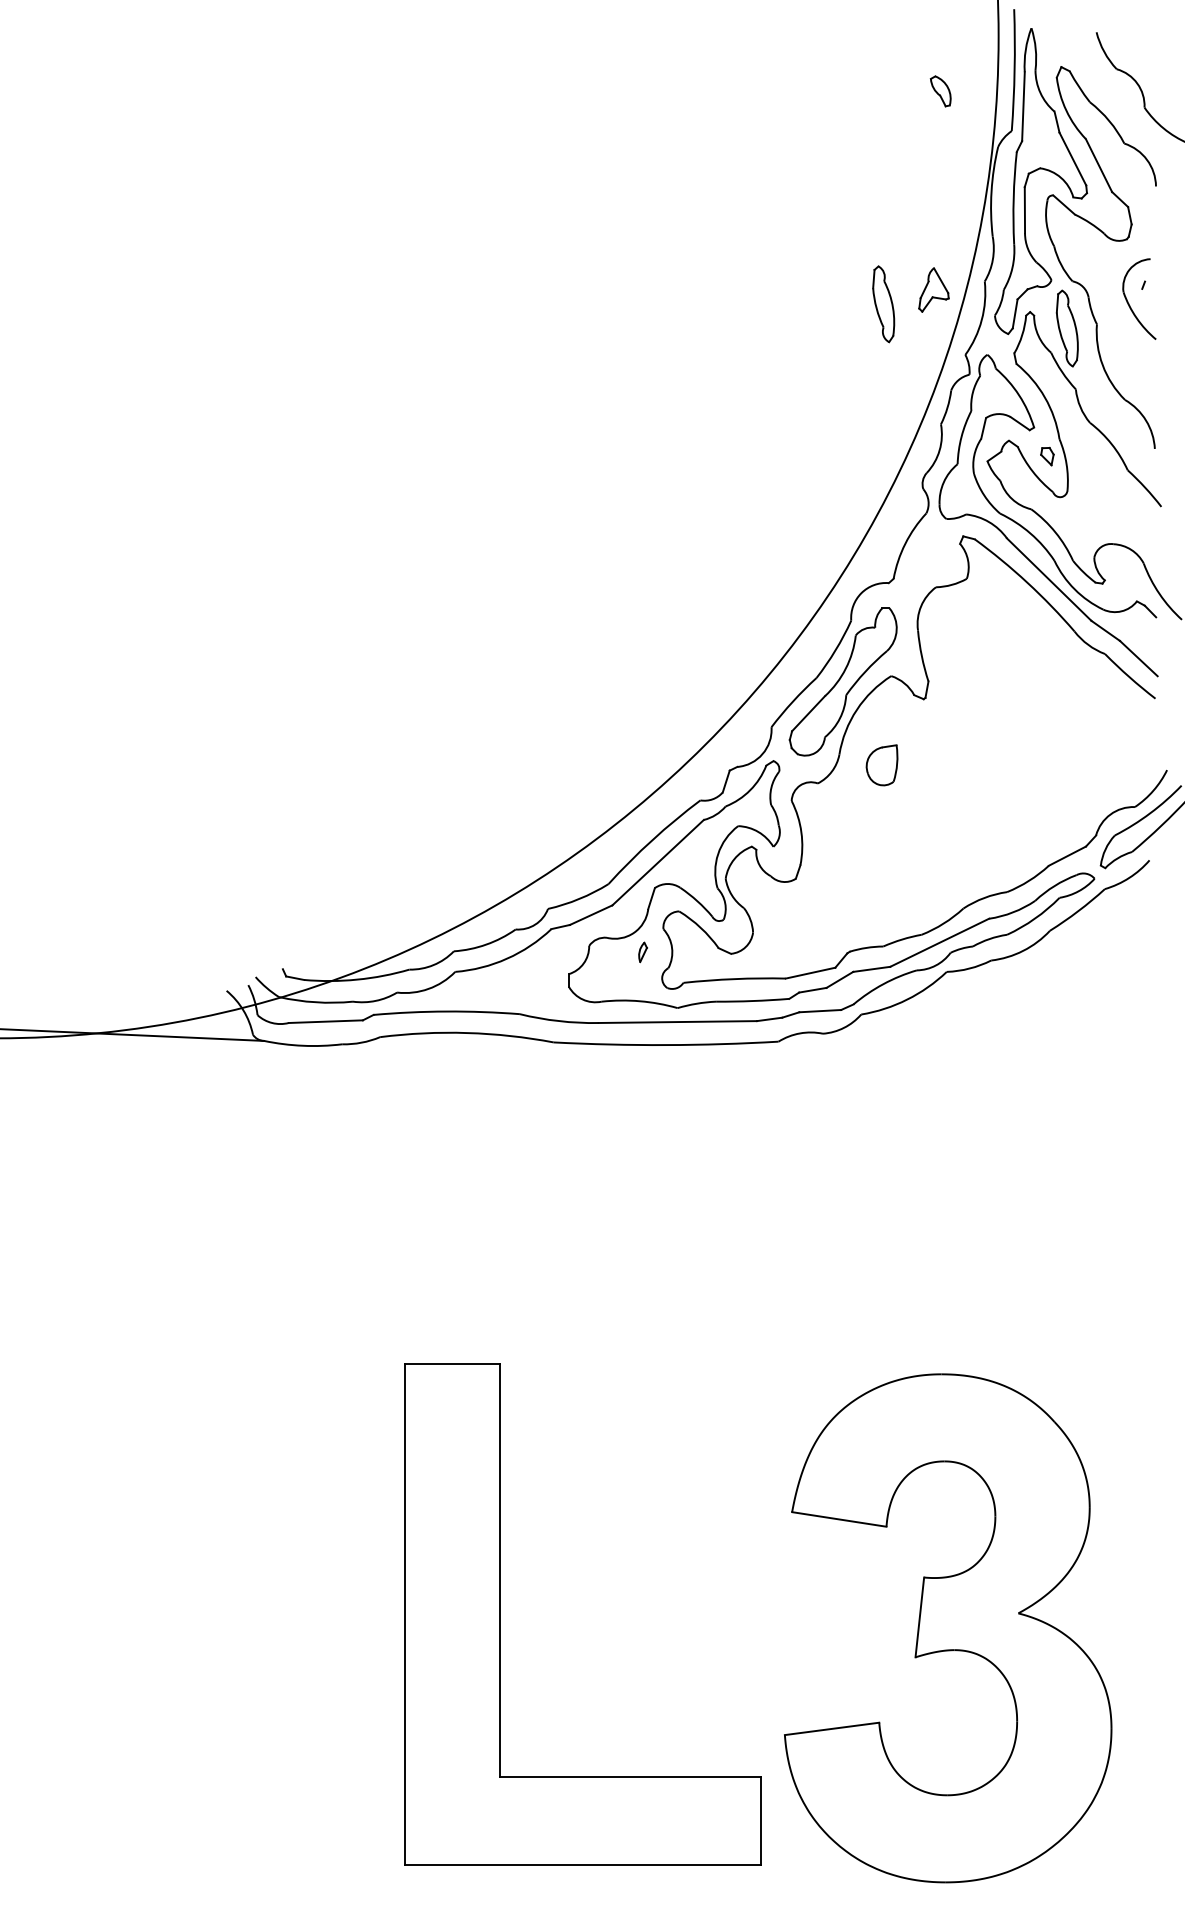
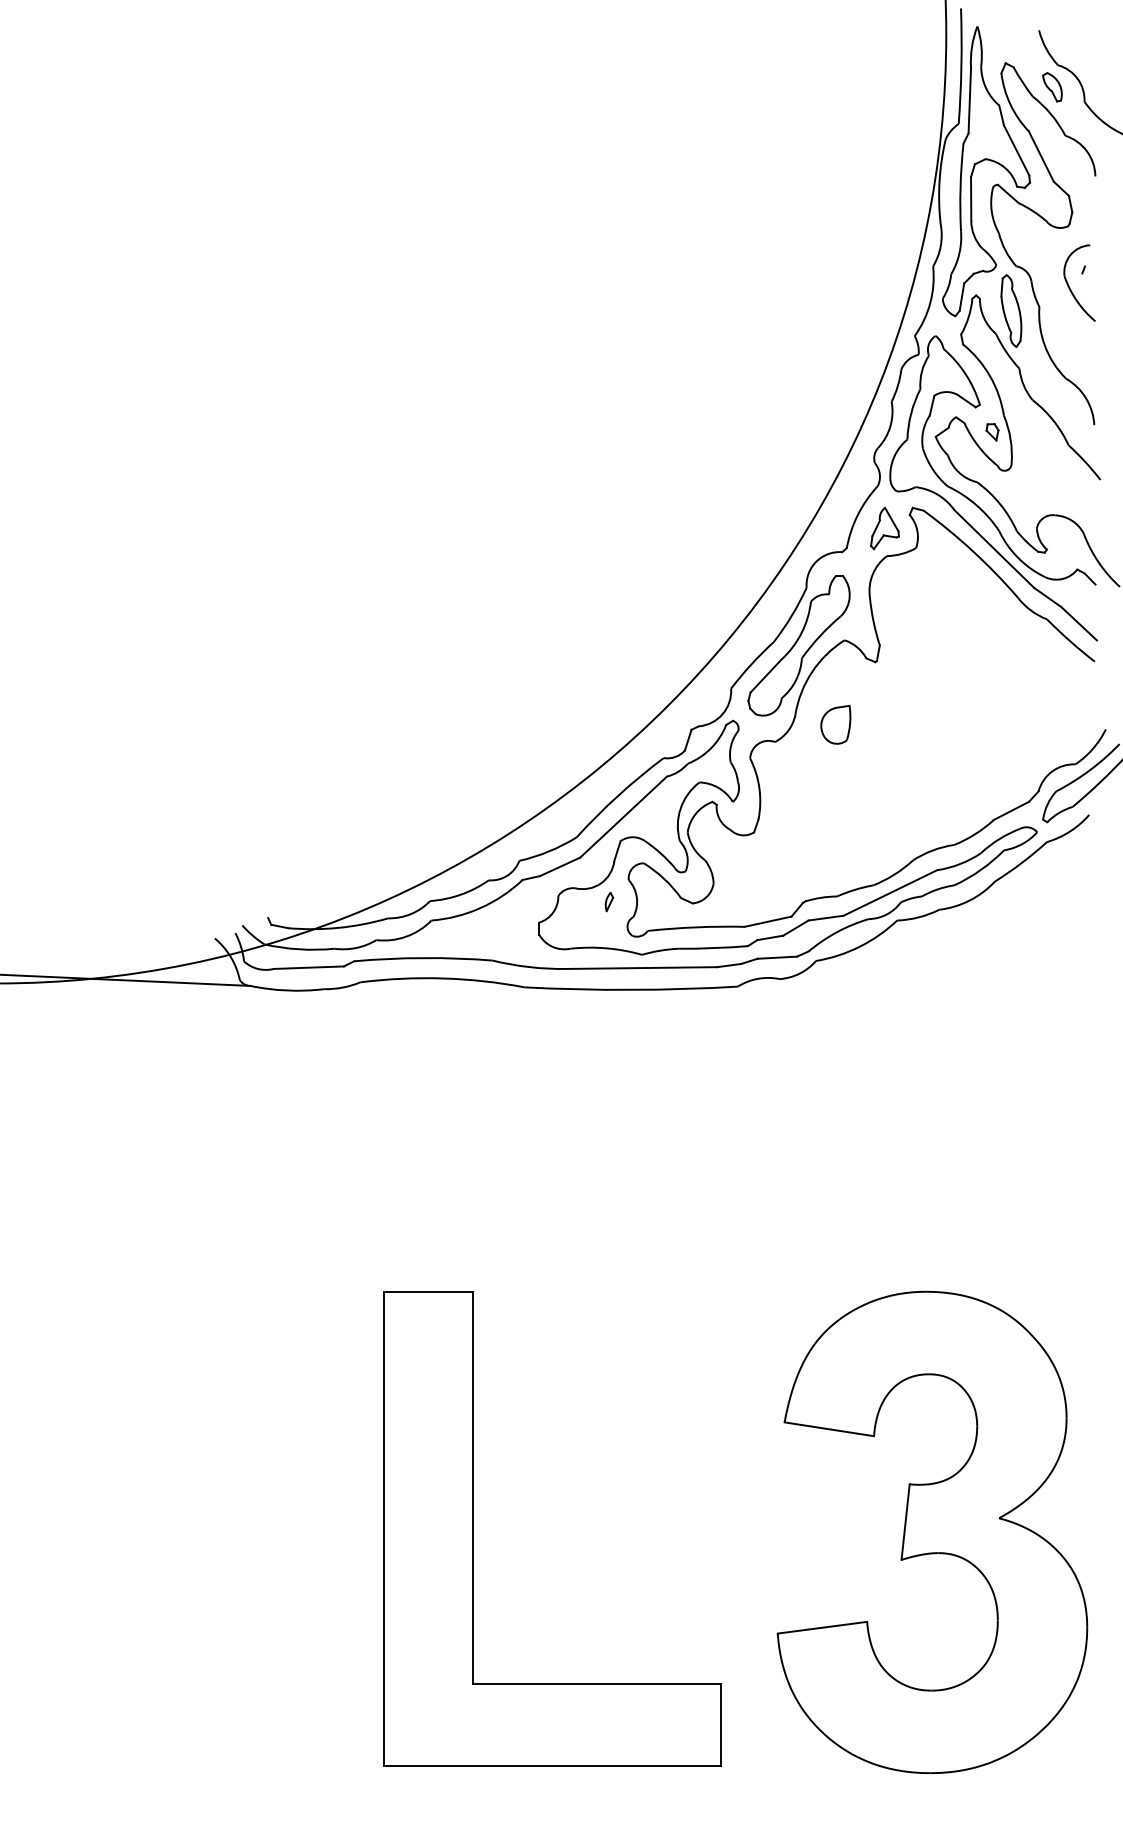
part: (940, 91) -> (1052, 87), moved
part: (933, 290) -> (884, 528), moved
part: (883, 303) -> (837, 287), removed
part: (948, 1627) -> (932, 1531), moved

